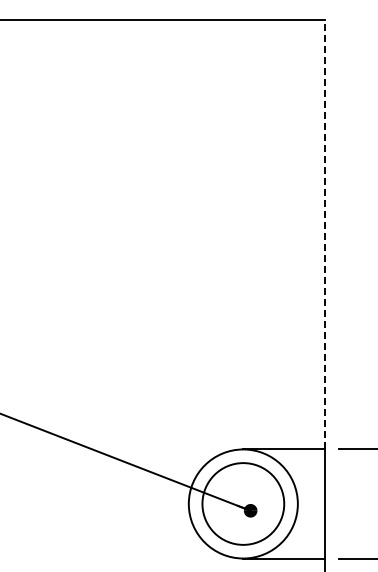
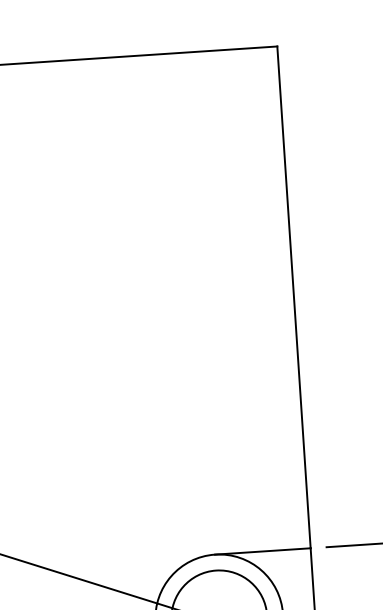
line: (325, 234) -> (294, 297), dashed -> solid

